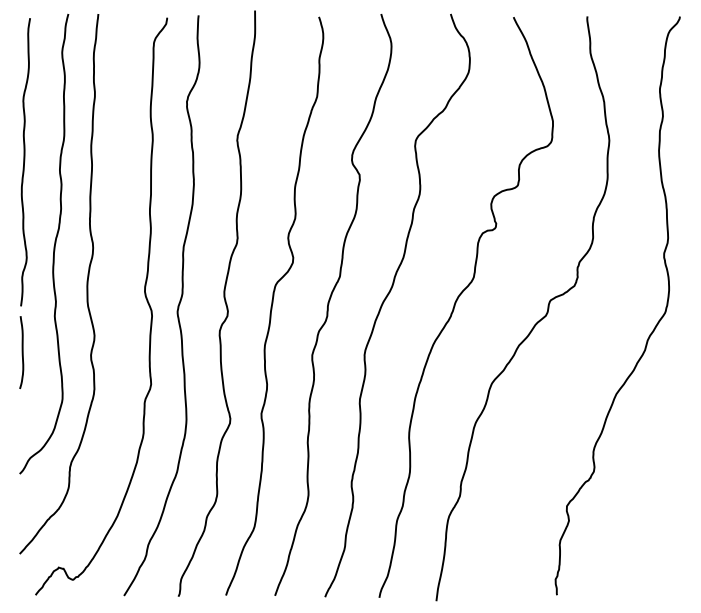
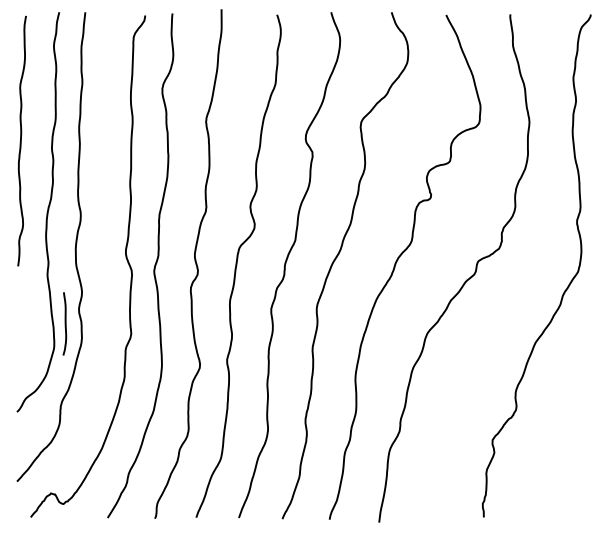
curve: (21, 352) -> (64, 323), moved

